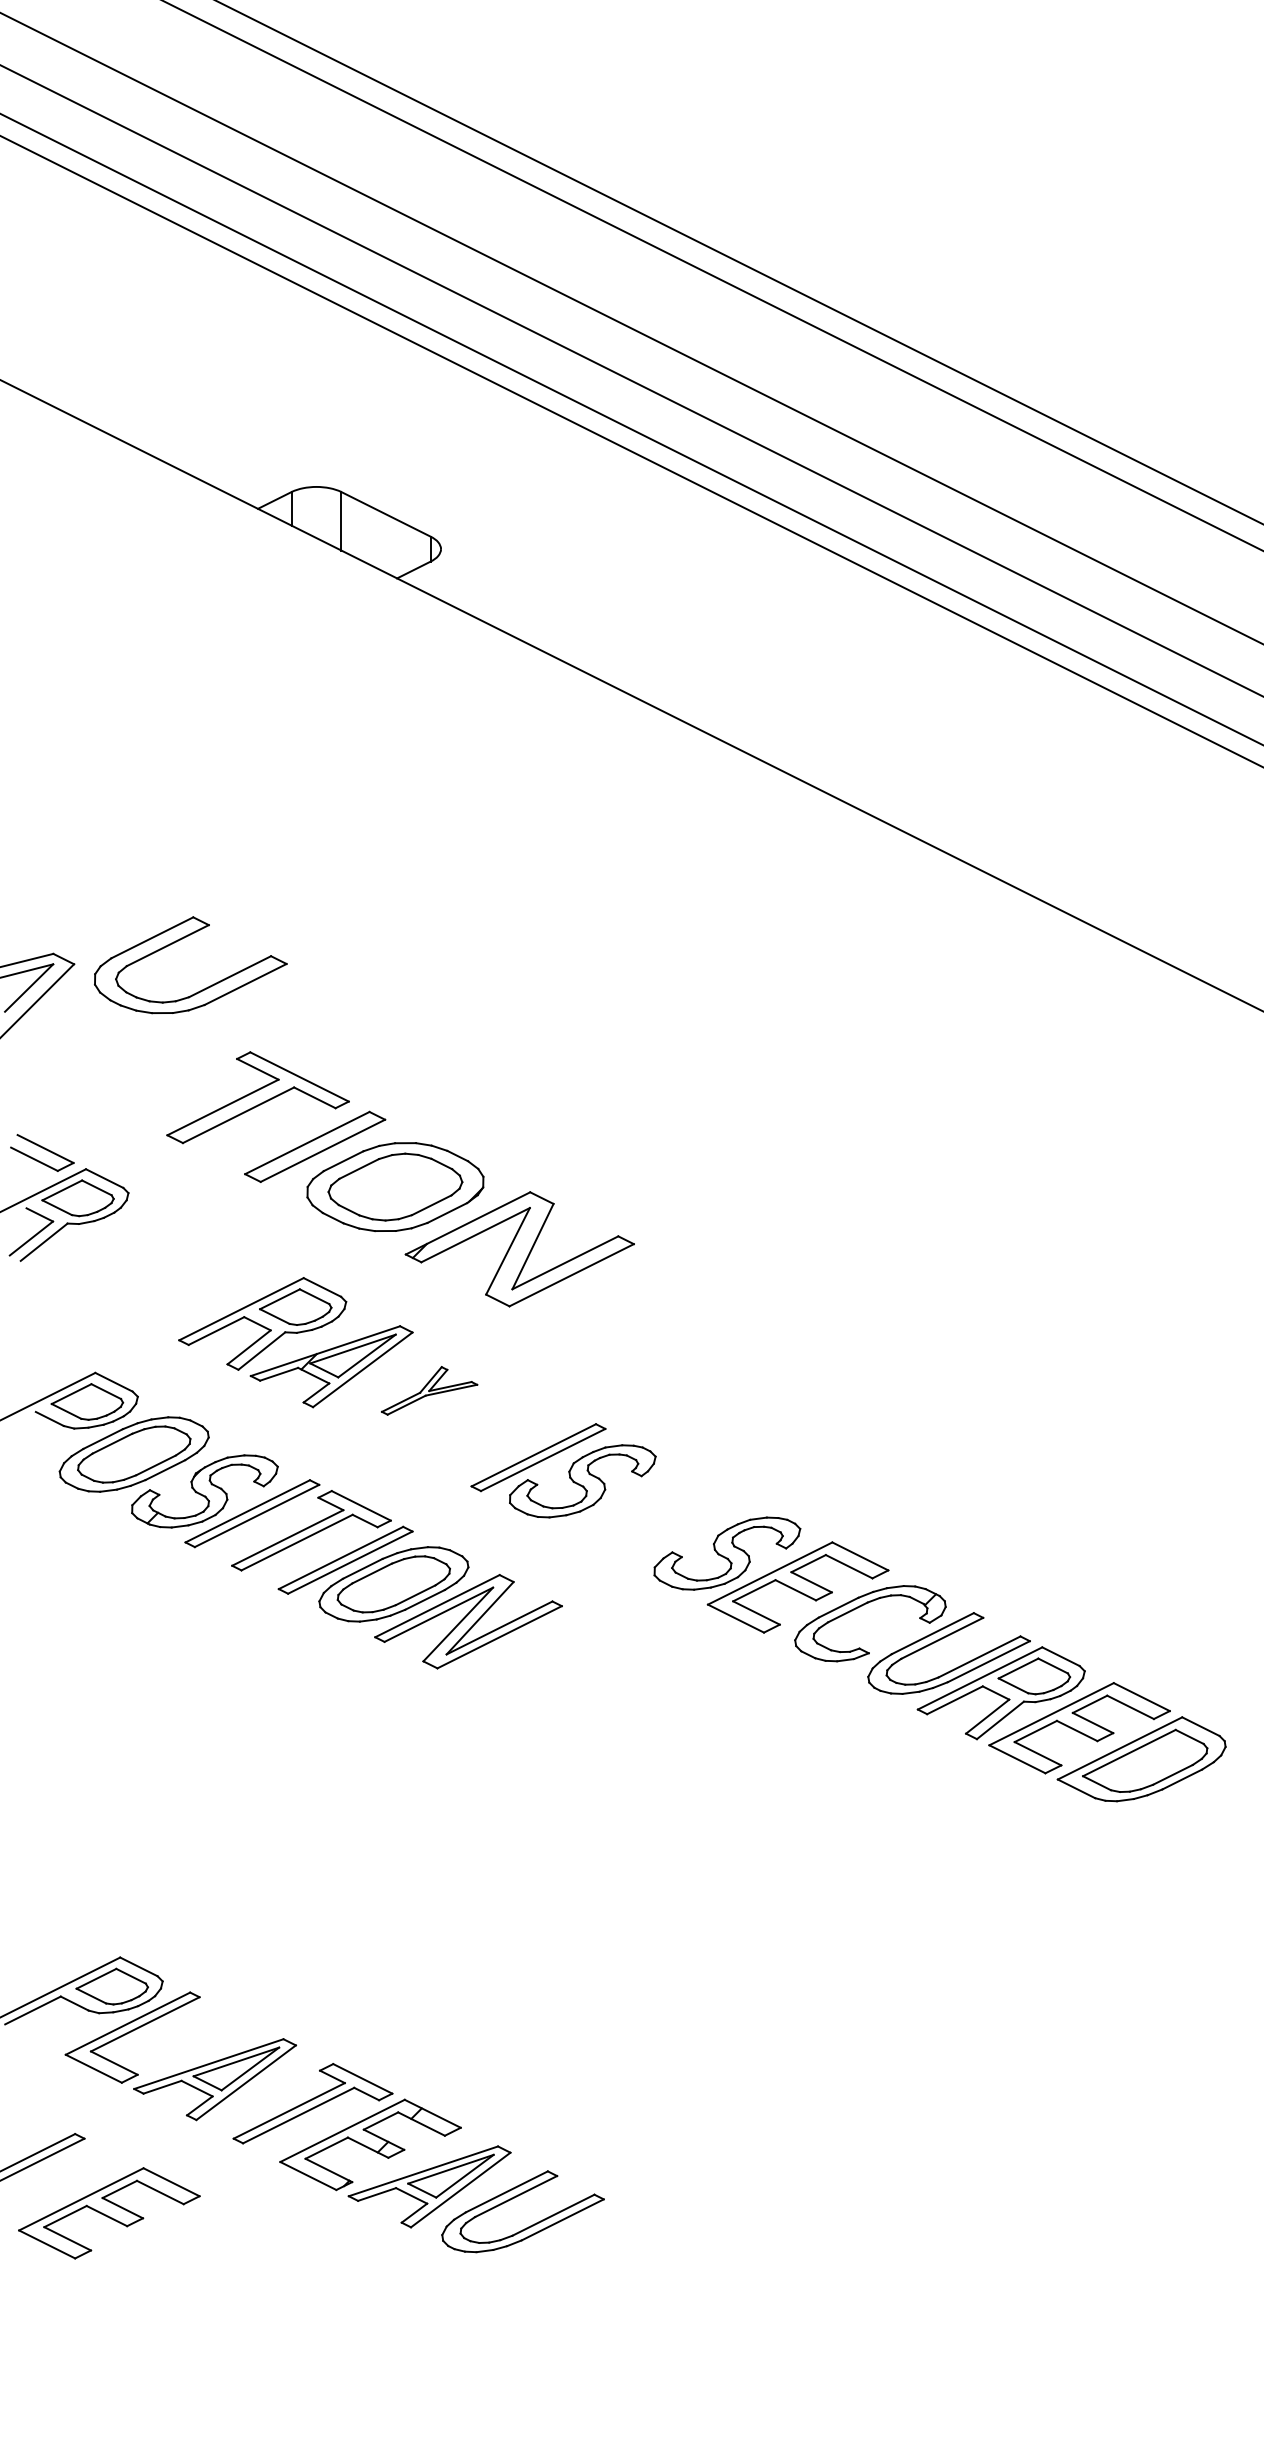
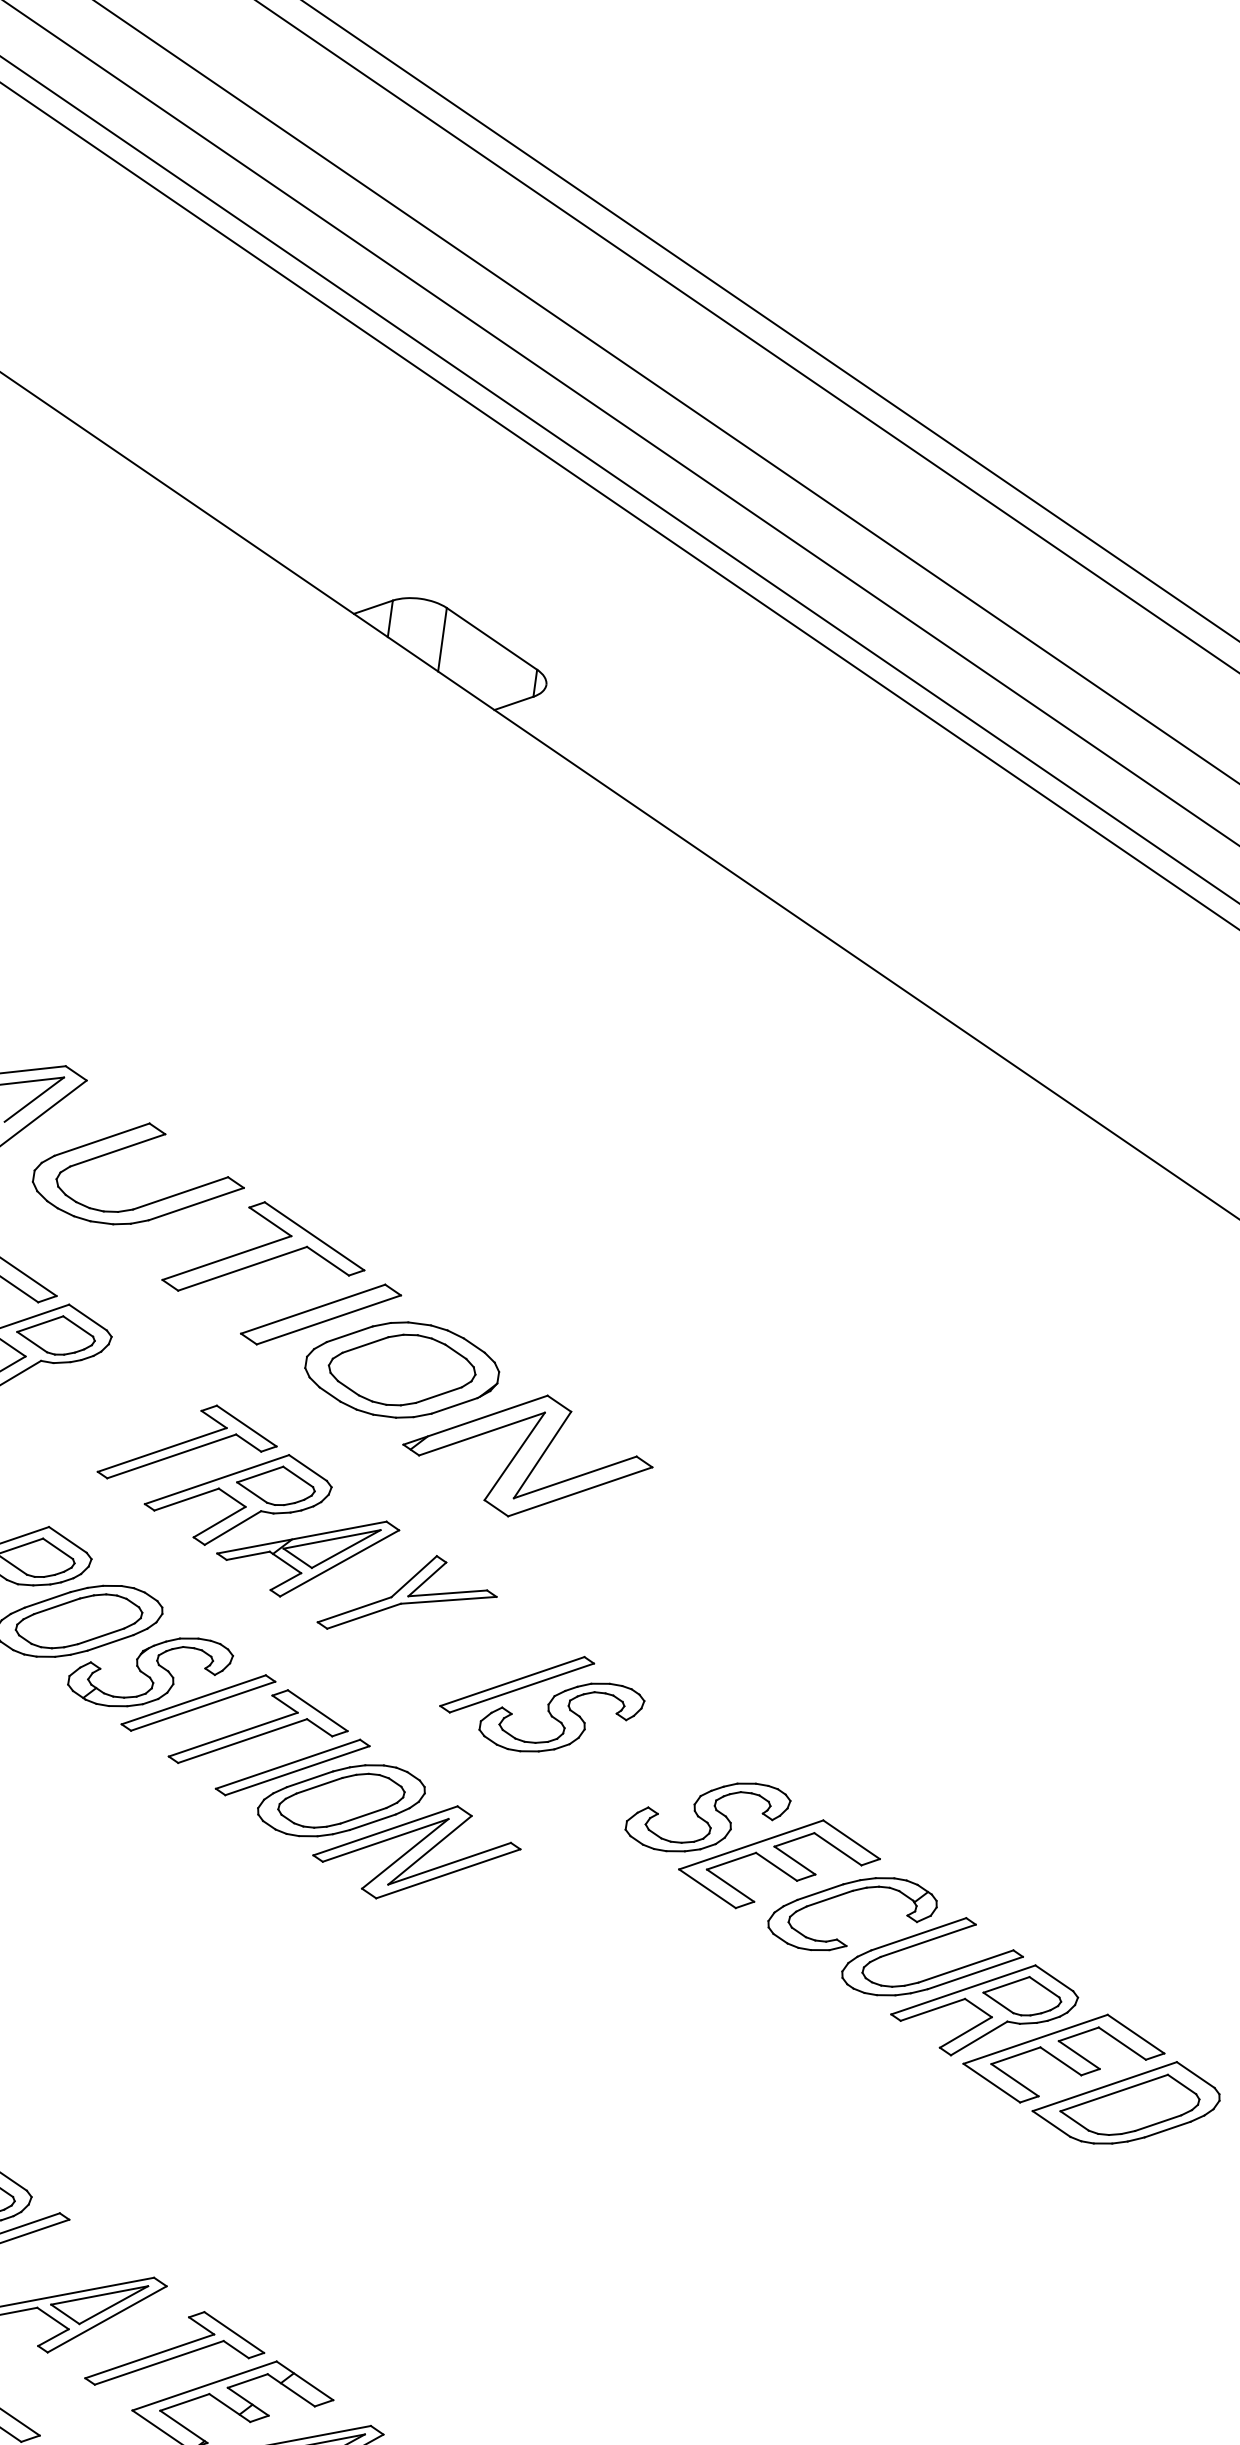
part: (178, 941) -> (129, 1147), moved
part: (211, 1281) -> (188, 1445), added
part: (429, 1390) -> (408, 1595), size x1.67

